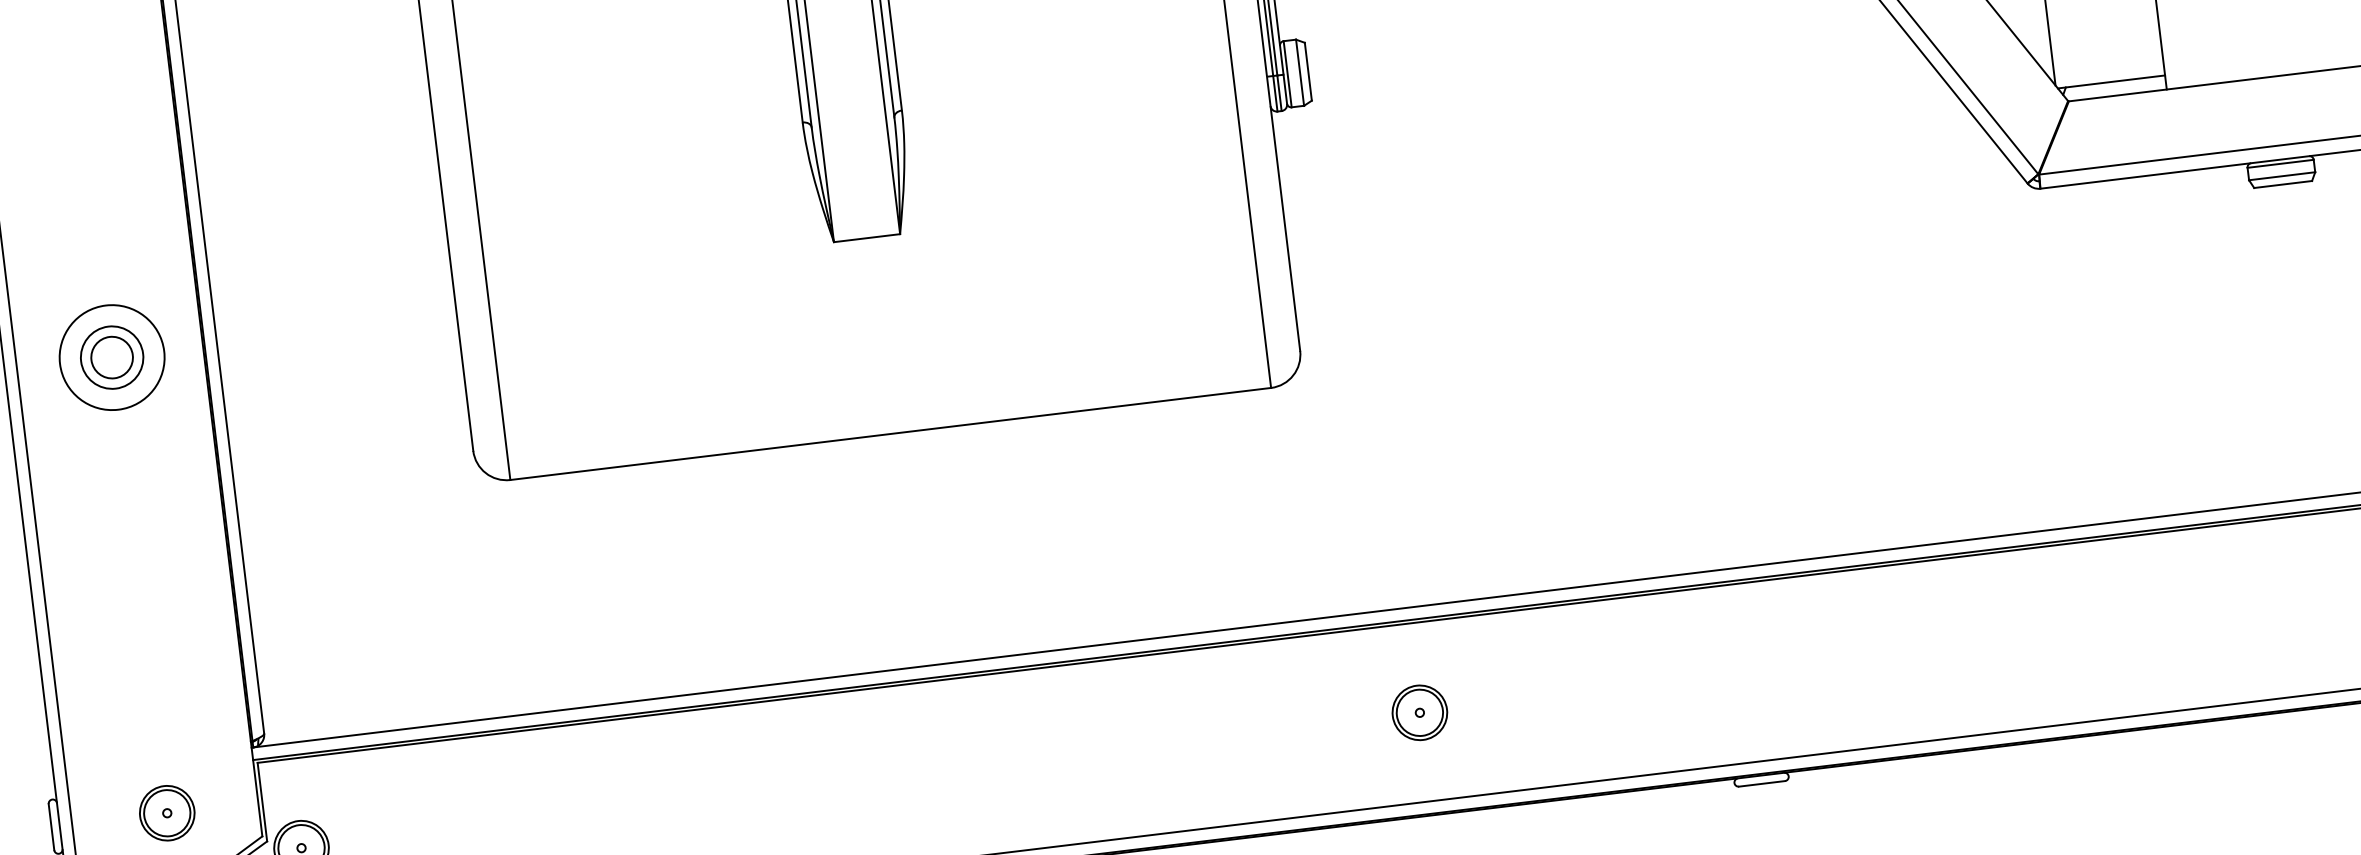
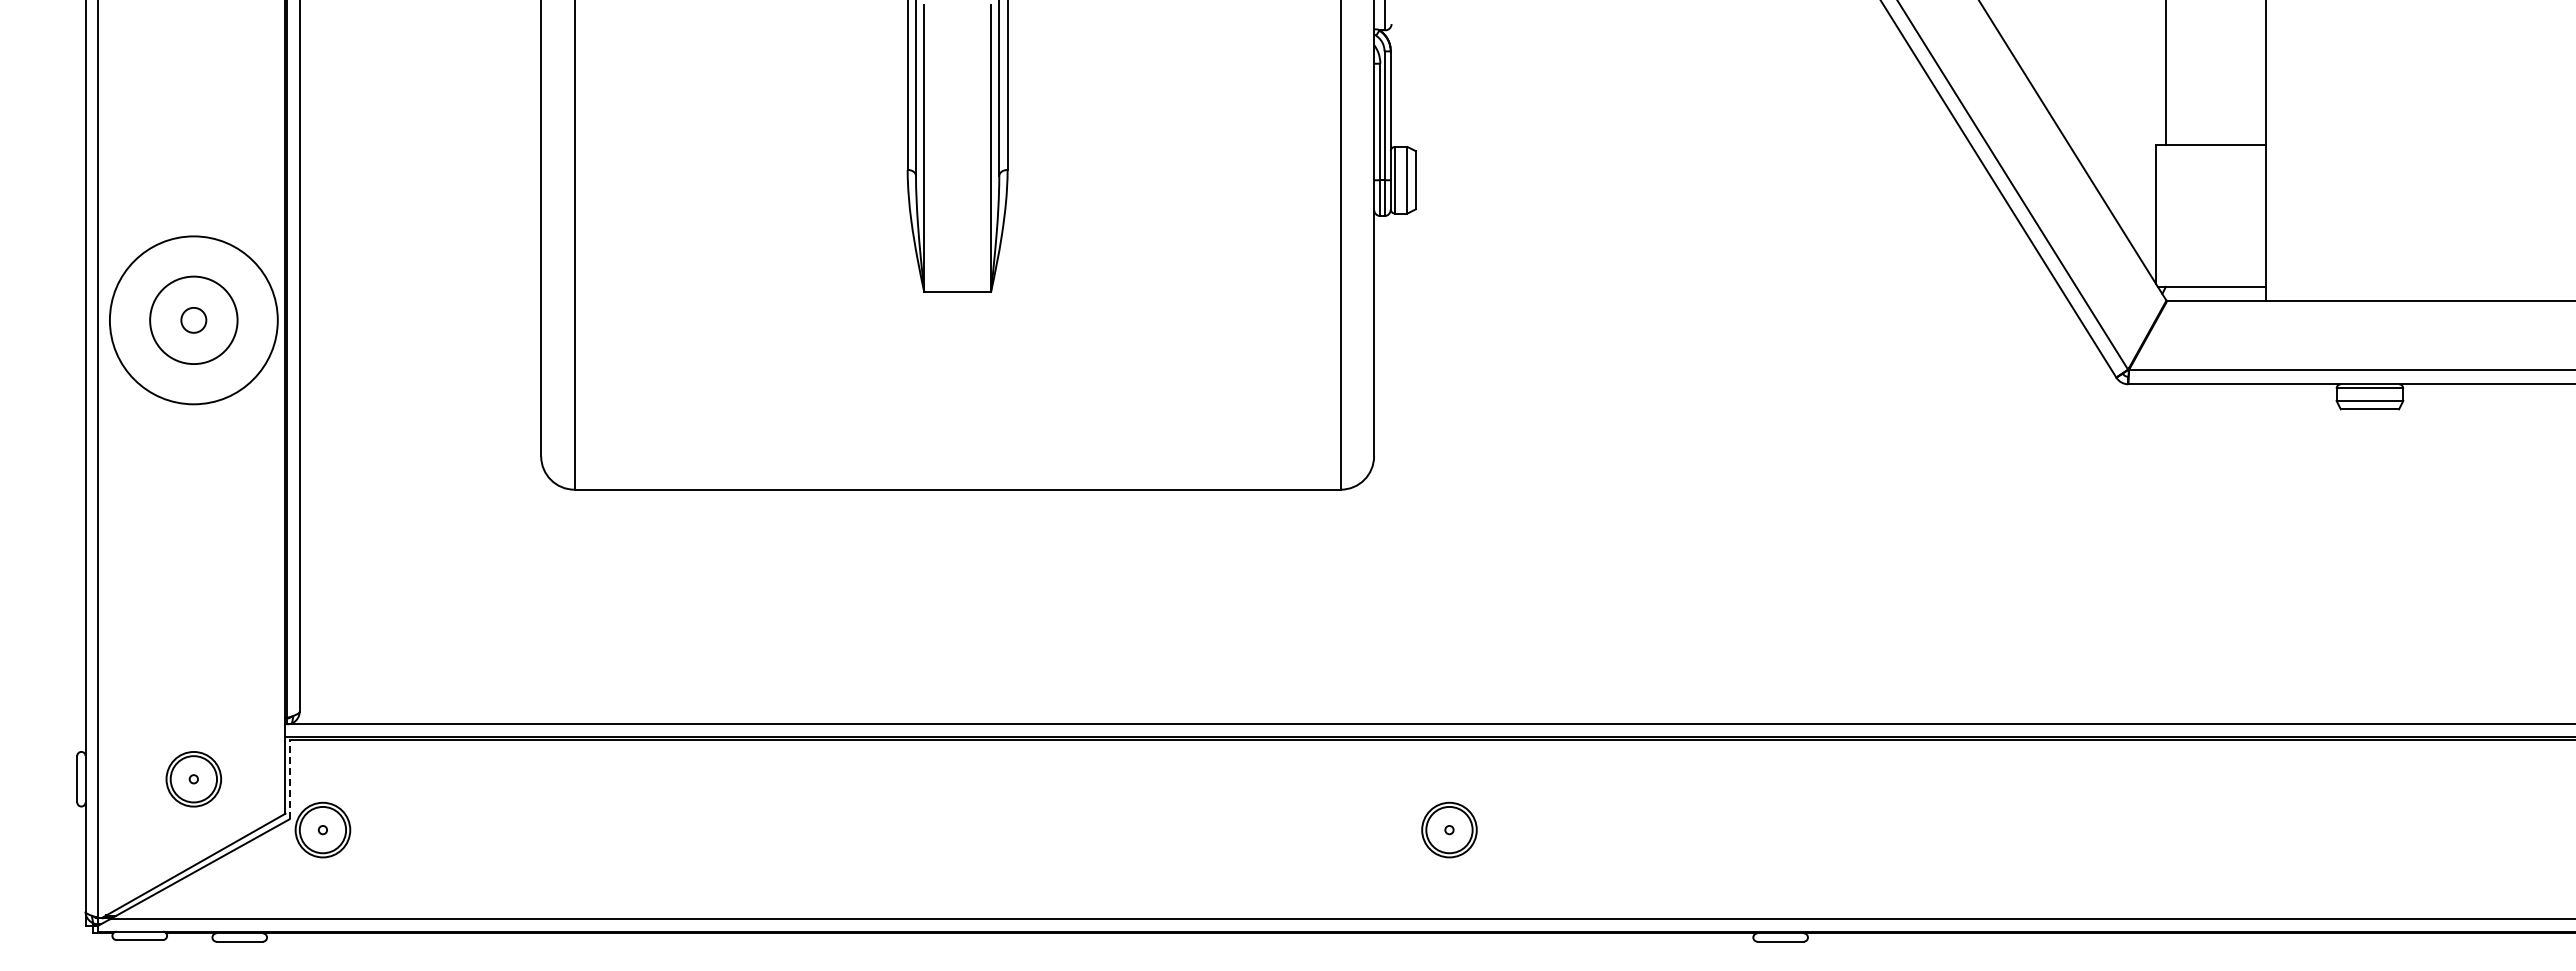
circle: (111, 356) -> (193, 319), size x1.6
circle: (111, 357) -> (193, 320), size x0.6
circle: (111, 357) -> (193, 320), size x1.4
line: (262, 801) -> (289, 779), solid -> dashed

